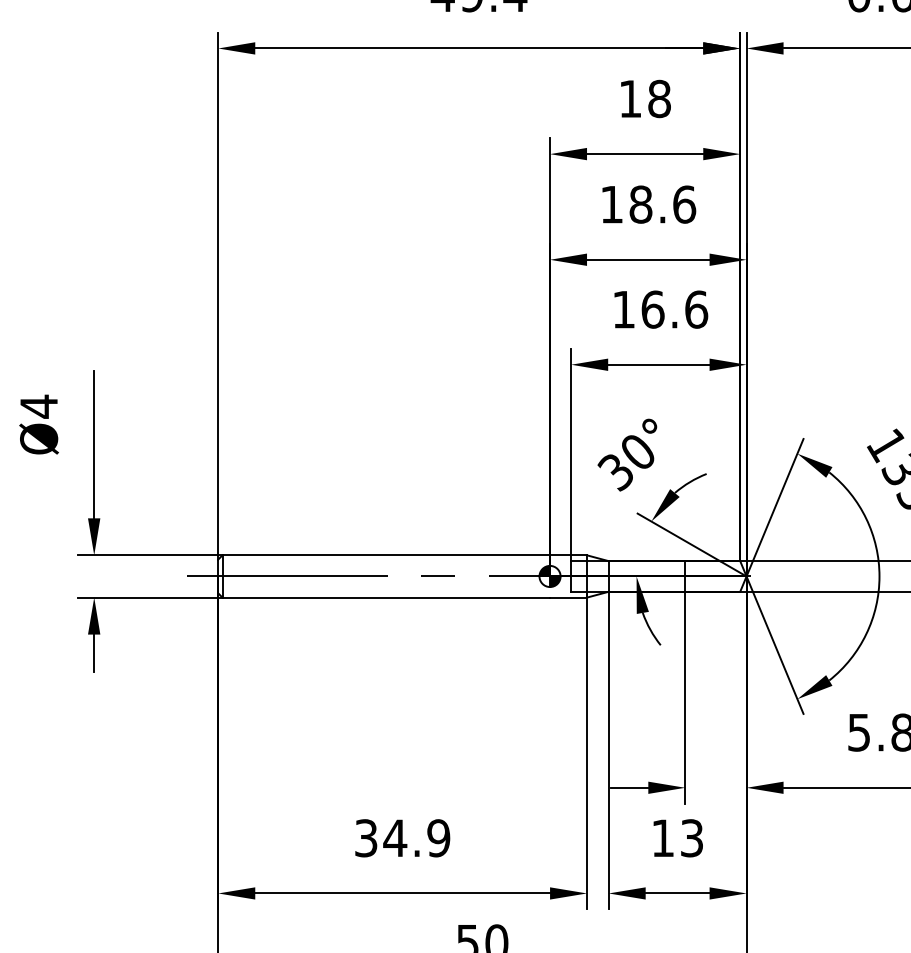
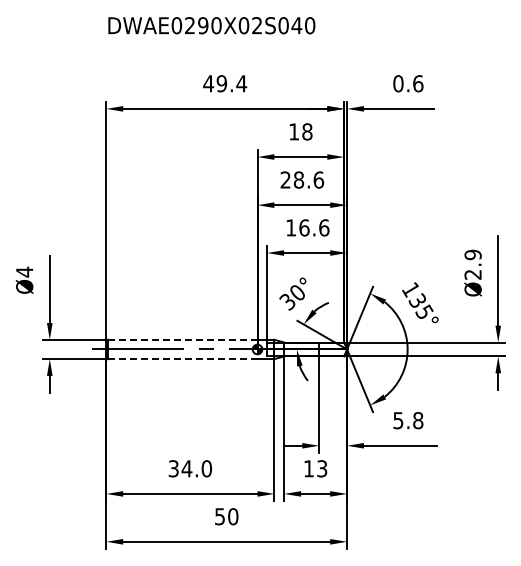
text: (611, 203) -> (285, 179), 18.6 -> 28.6
line: (385, 554) -> (182, 339), solid -> dashed
line: (385, 598) -> (182, 359), solid -> dashed
text: (438, 837) -> (206, 468), 34.9 -> 34.0

